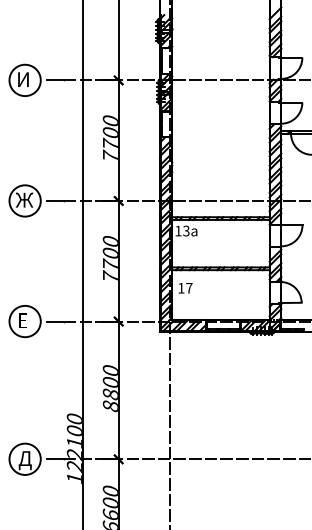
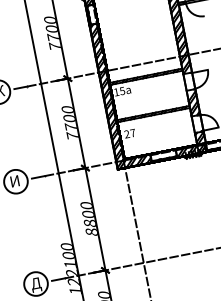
text: (186, 230) -> (122, 90), 13 -> 15
text: (181, 287) -> (127, 133), 17 -> 27
text: (23, 320) -> (14, 181), Е -> И

